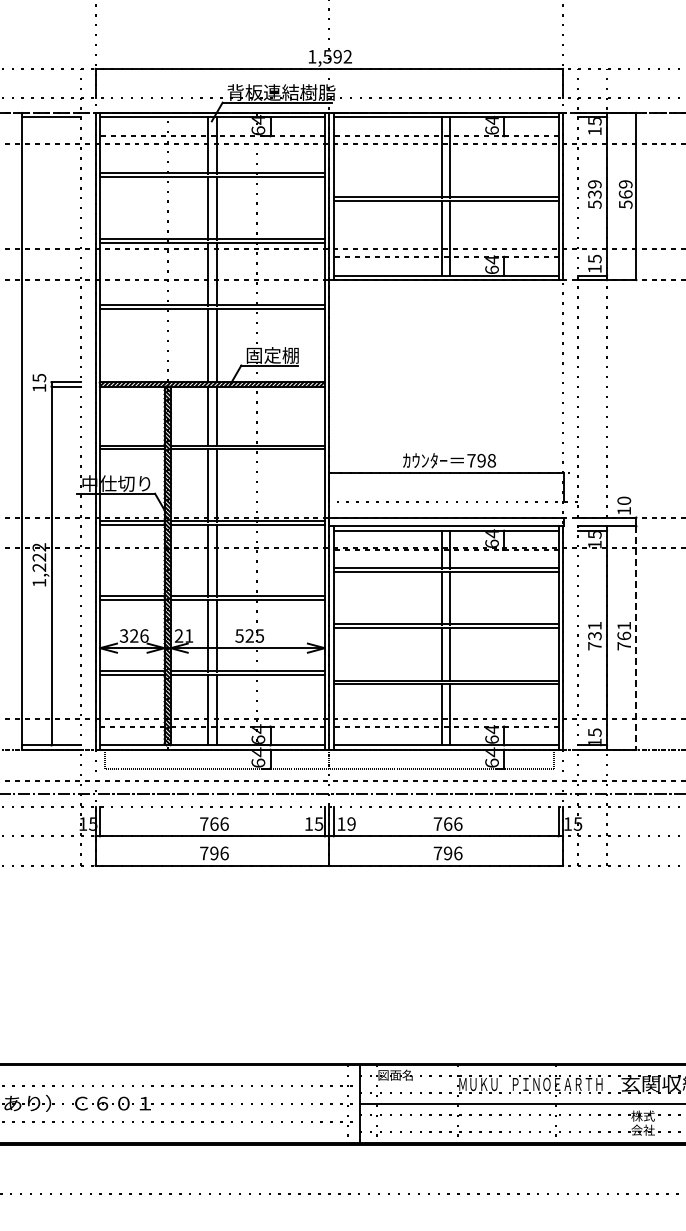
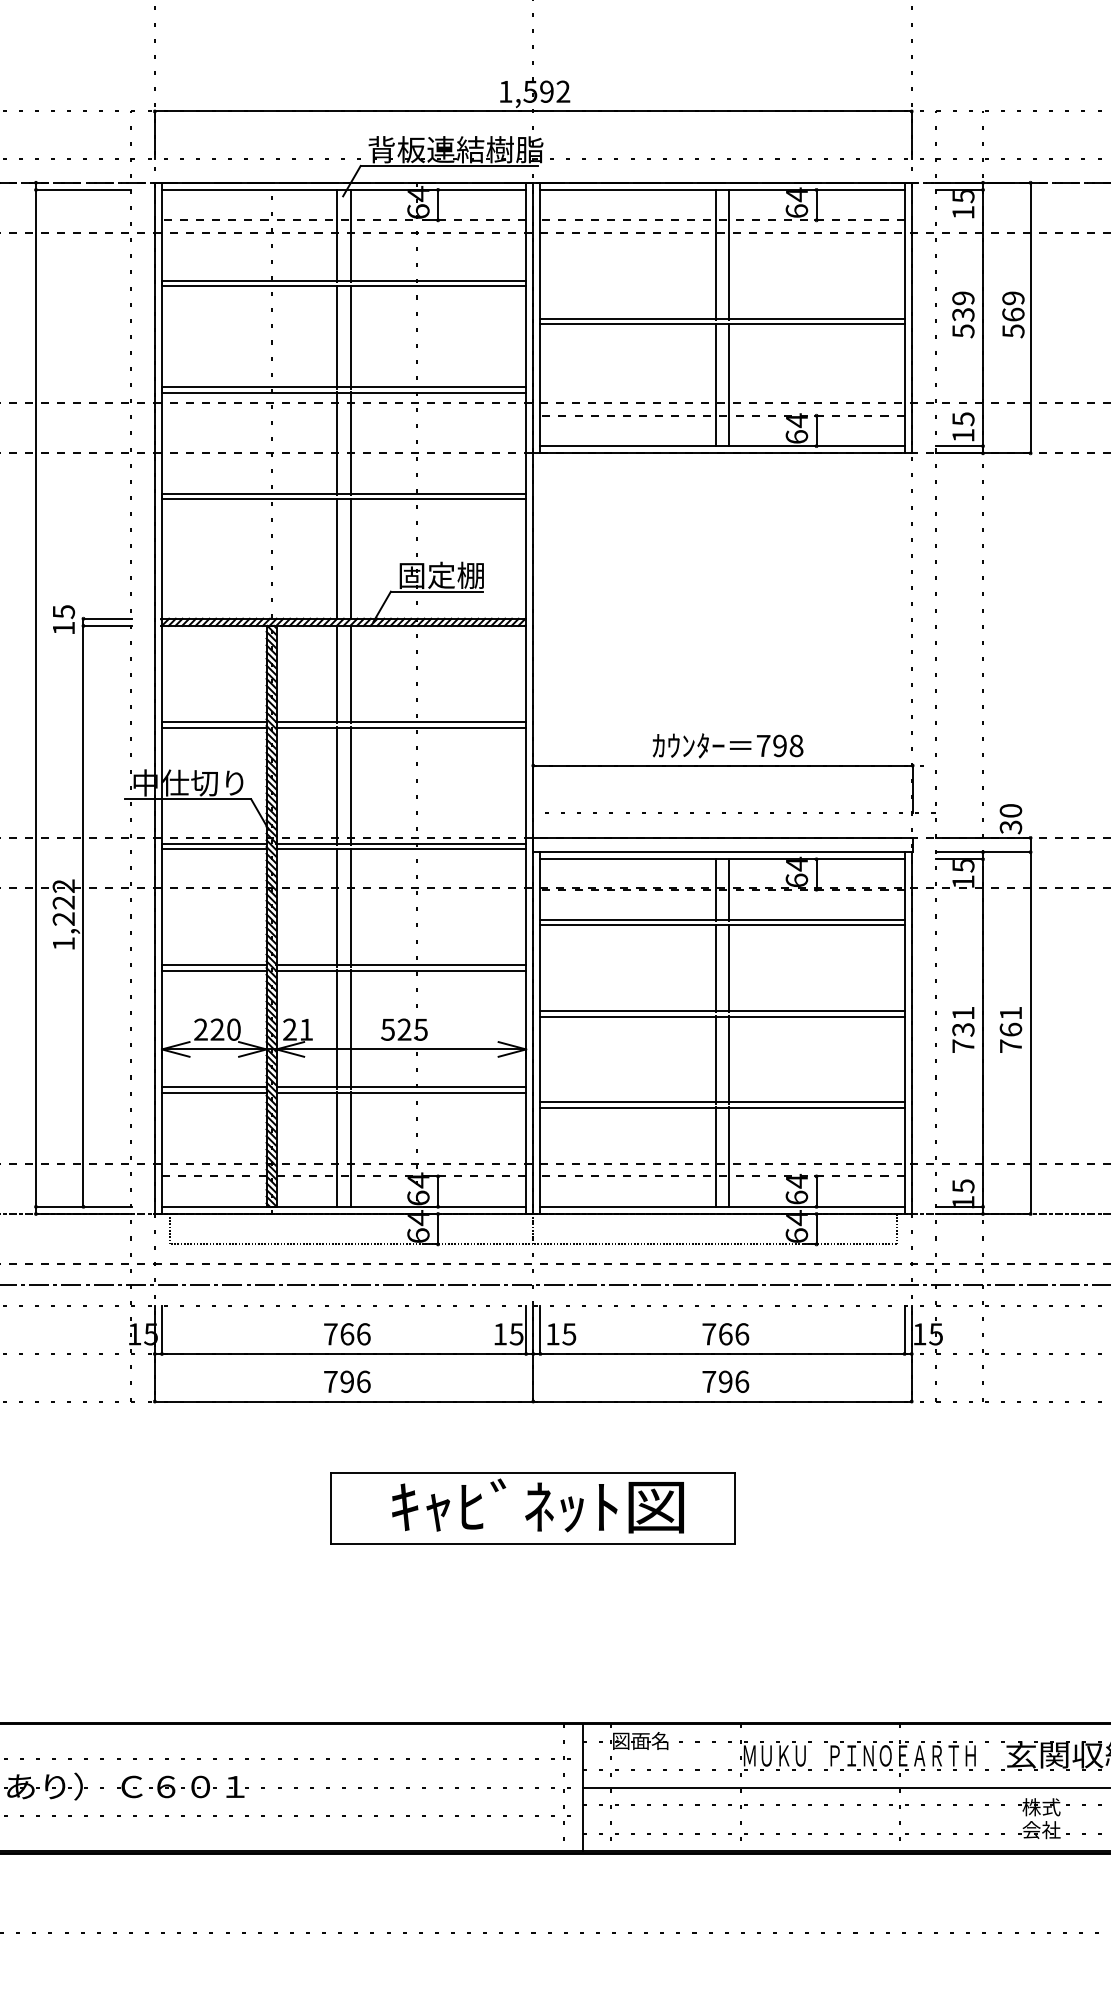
text: (624, 511) -> (1011, 828), 10 -> 30
text: (134, 635) -> (217, 1028), 326 -> 220
line: (636, 638) -> (1030, 1033), dashed -> solid
text: (351, 823) -> (569, 1333), 19 -> 15
part: (329, 931) -> (533, 1508), added

